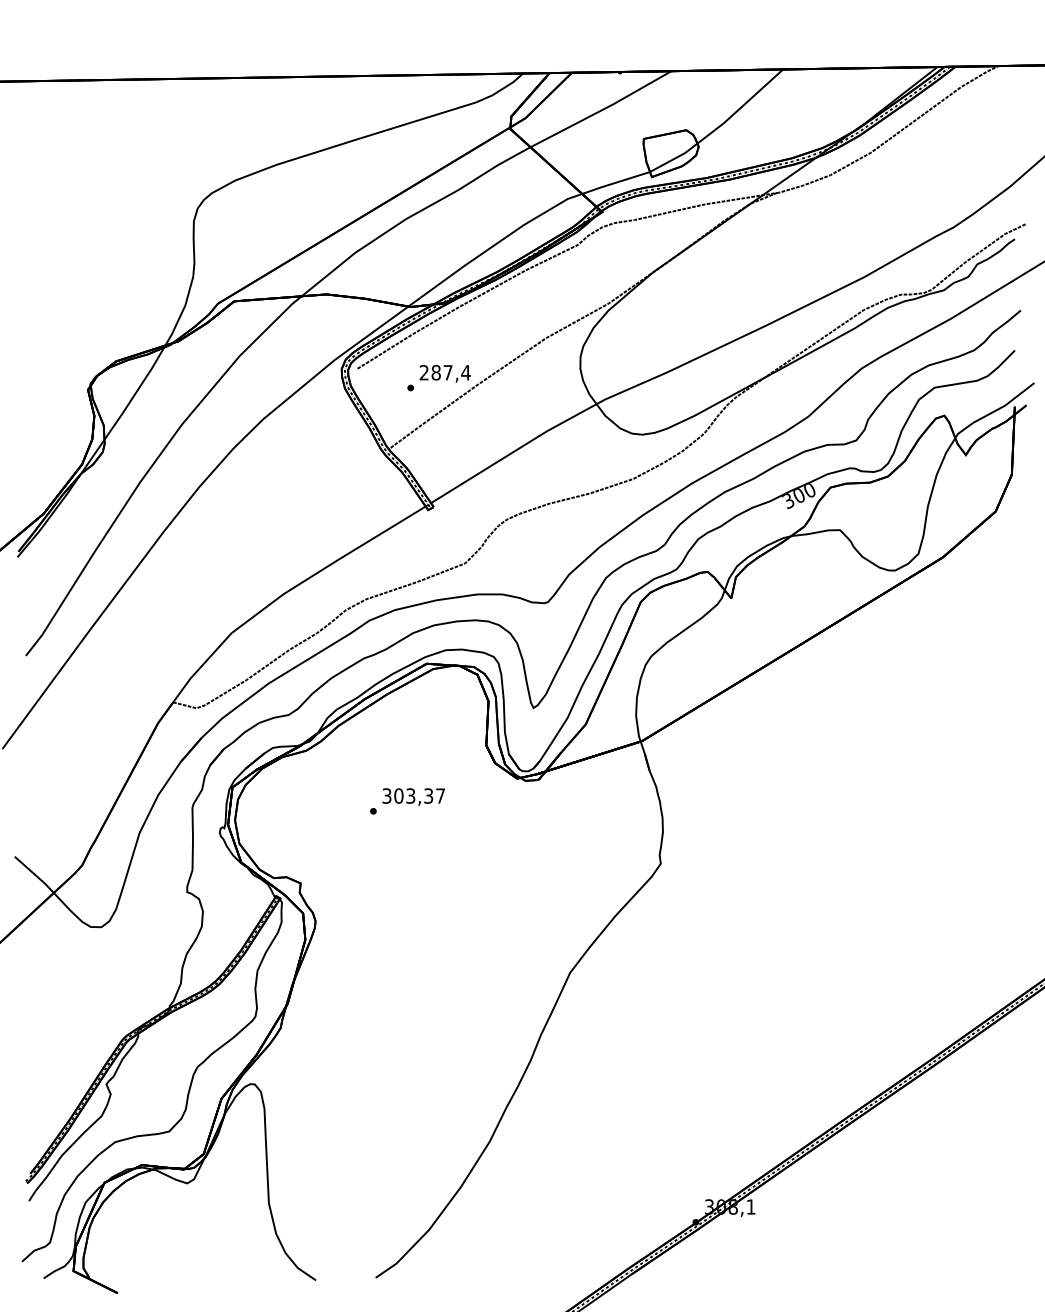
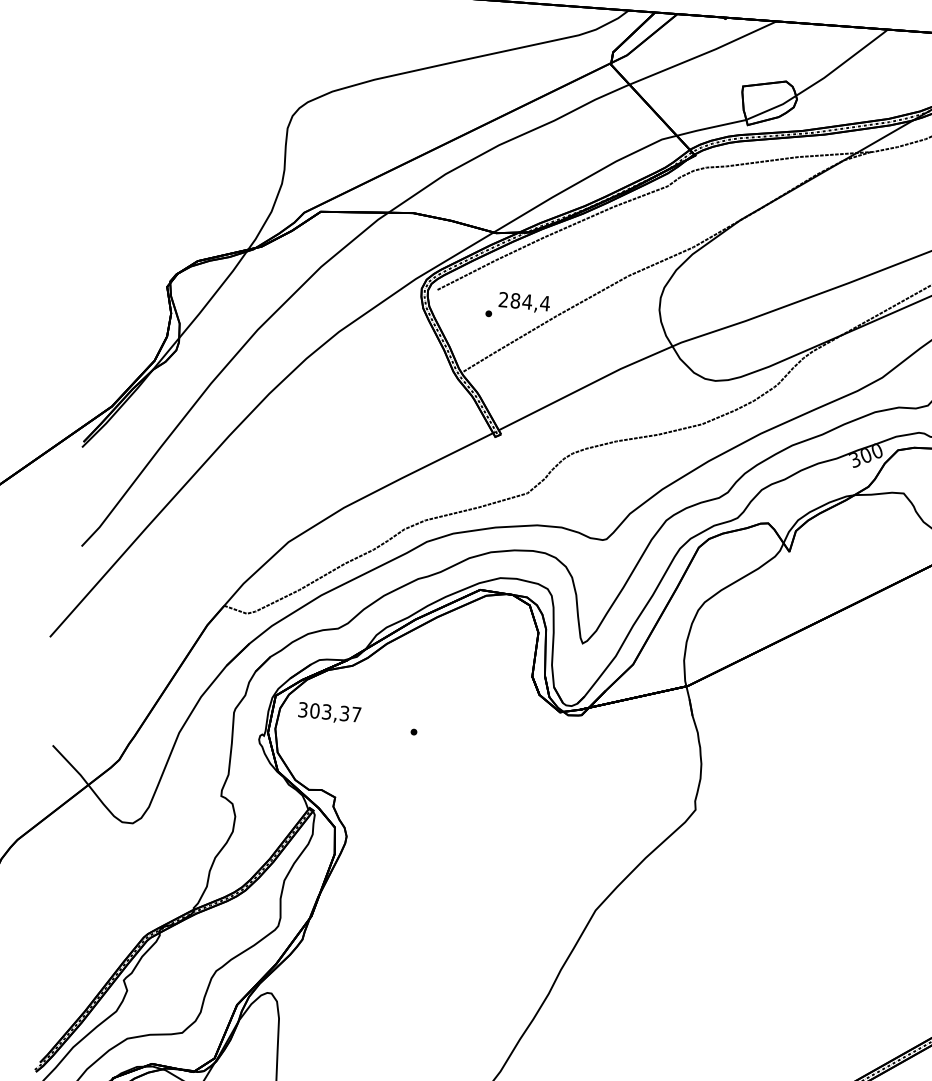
text: (447, 372) -> (526, 301), 287,4 -> 284,4
text: (413, 796) -> (329, 712), moved

